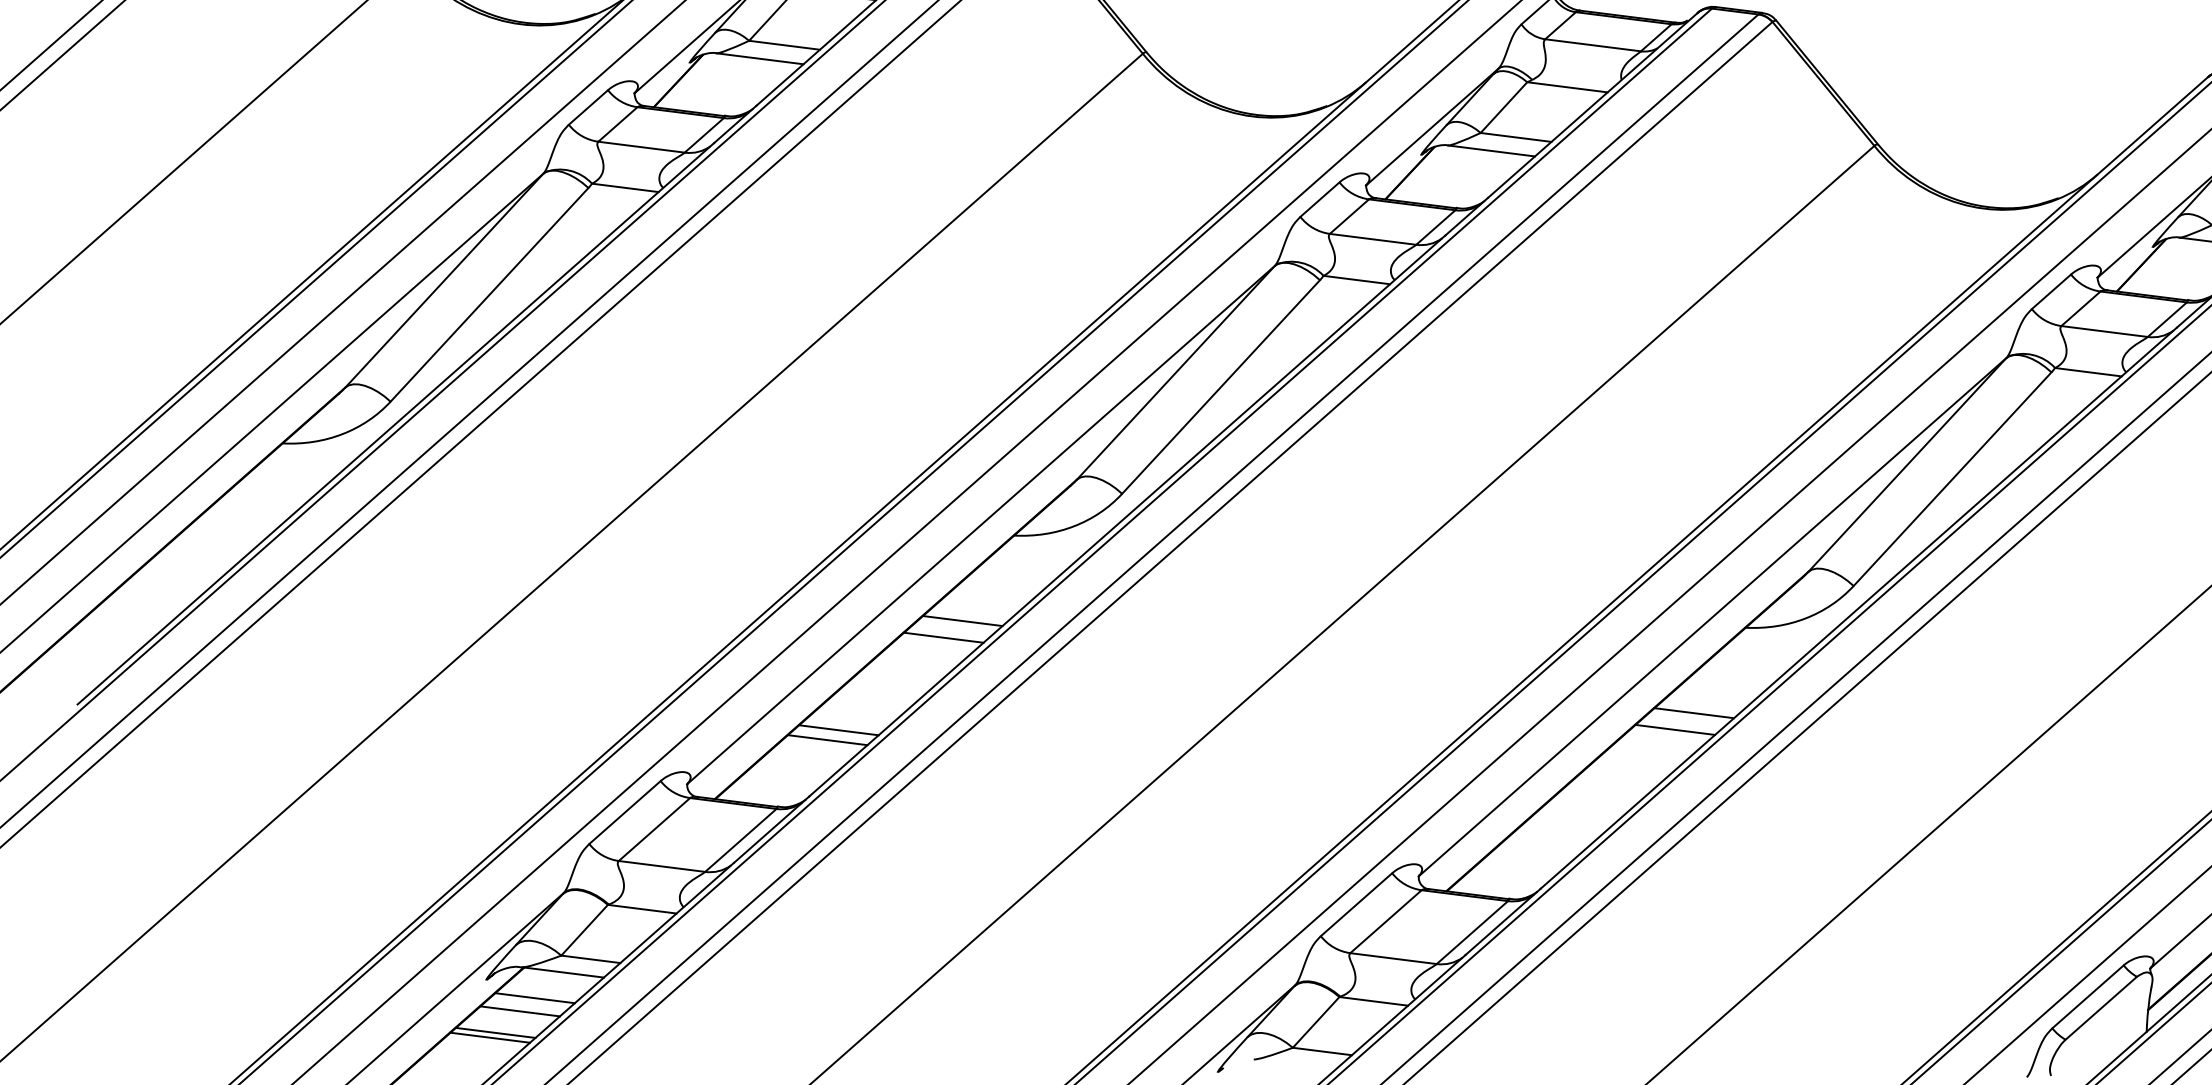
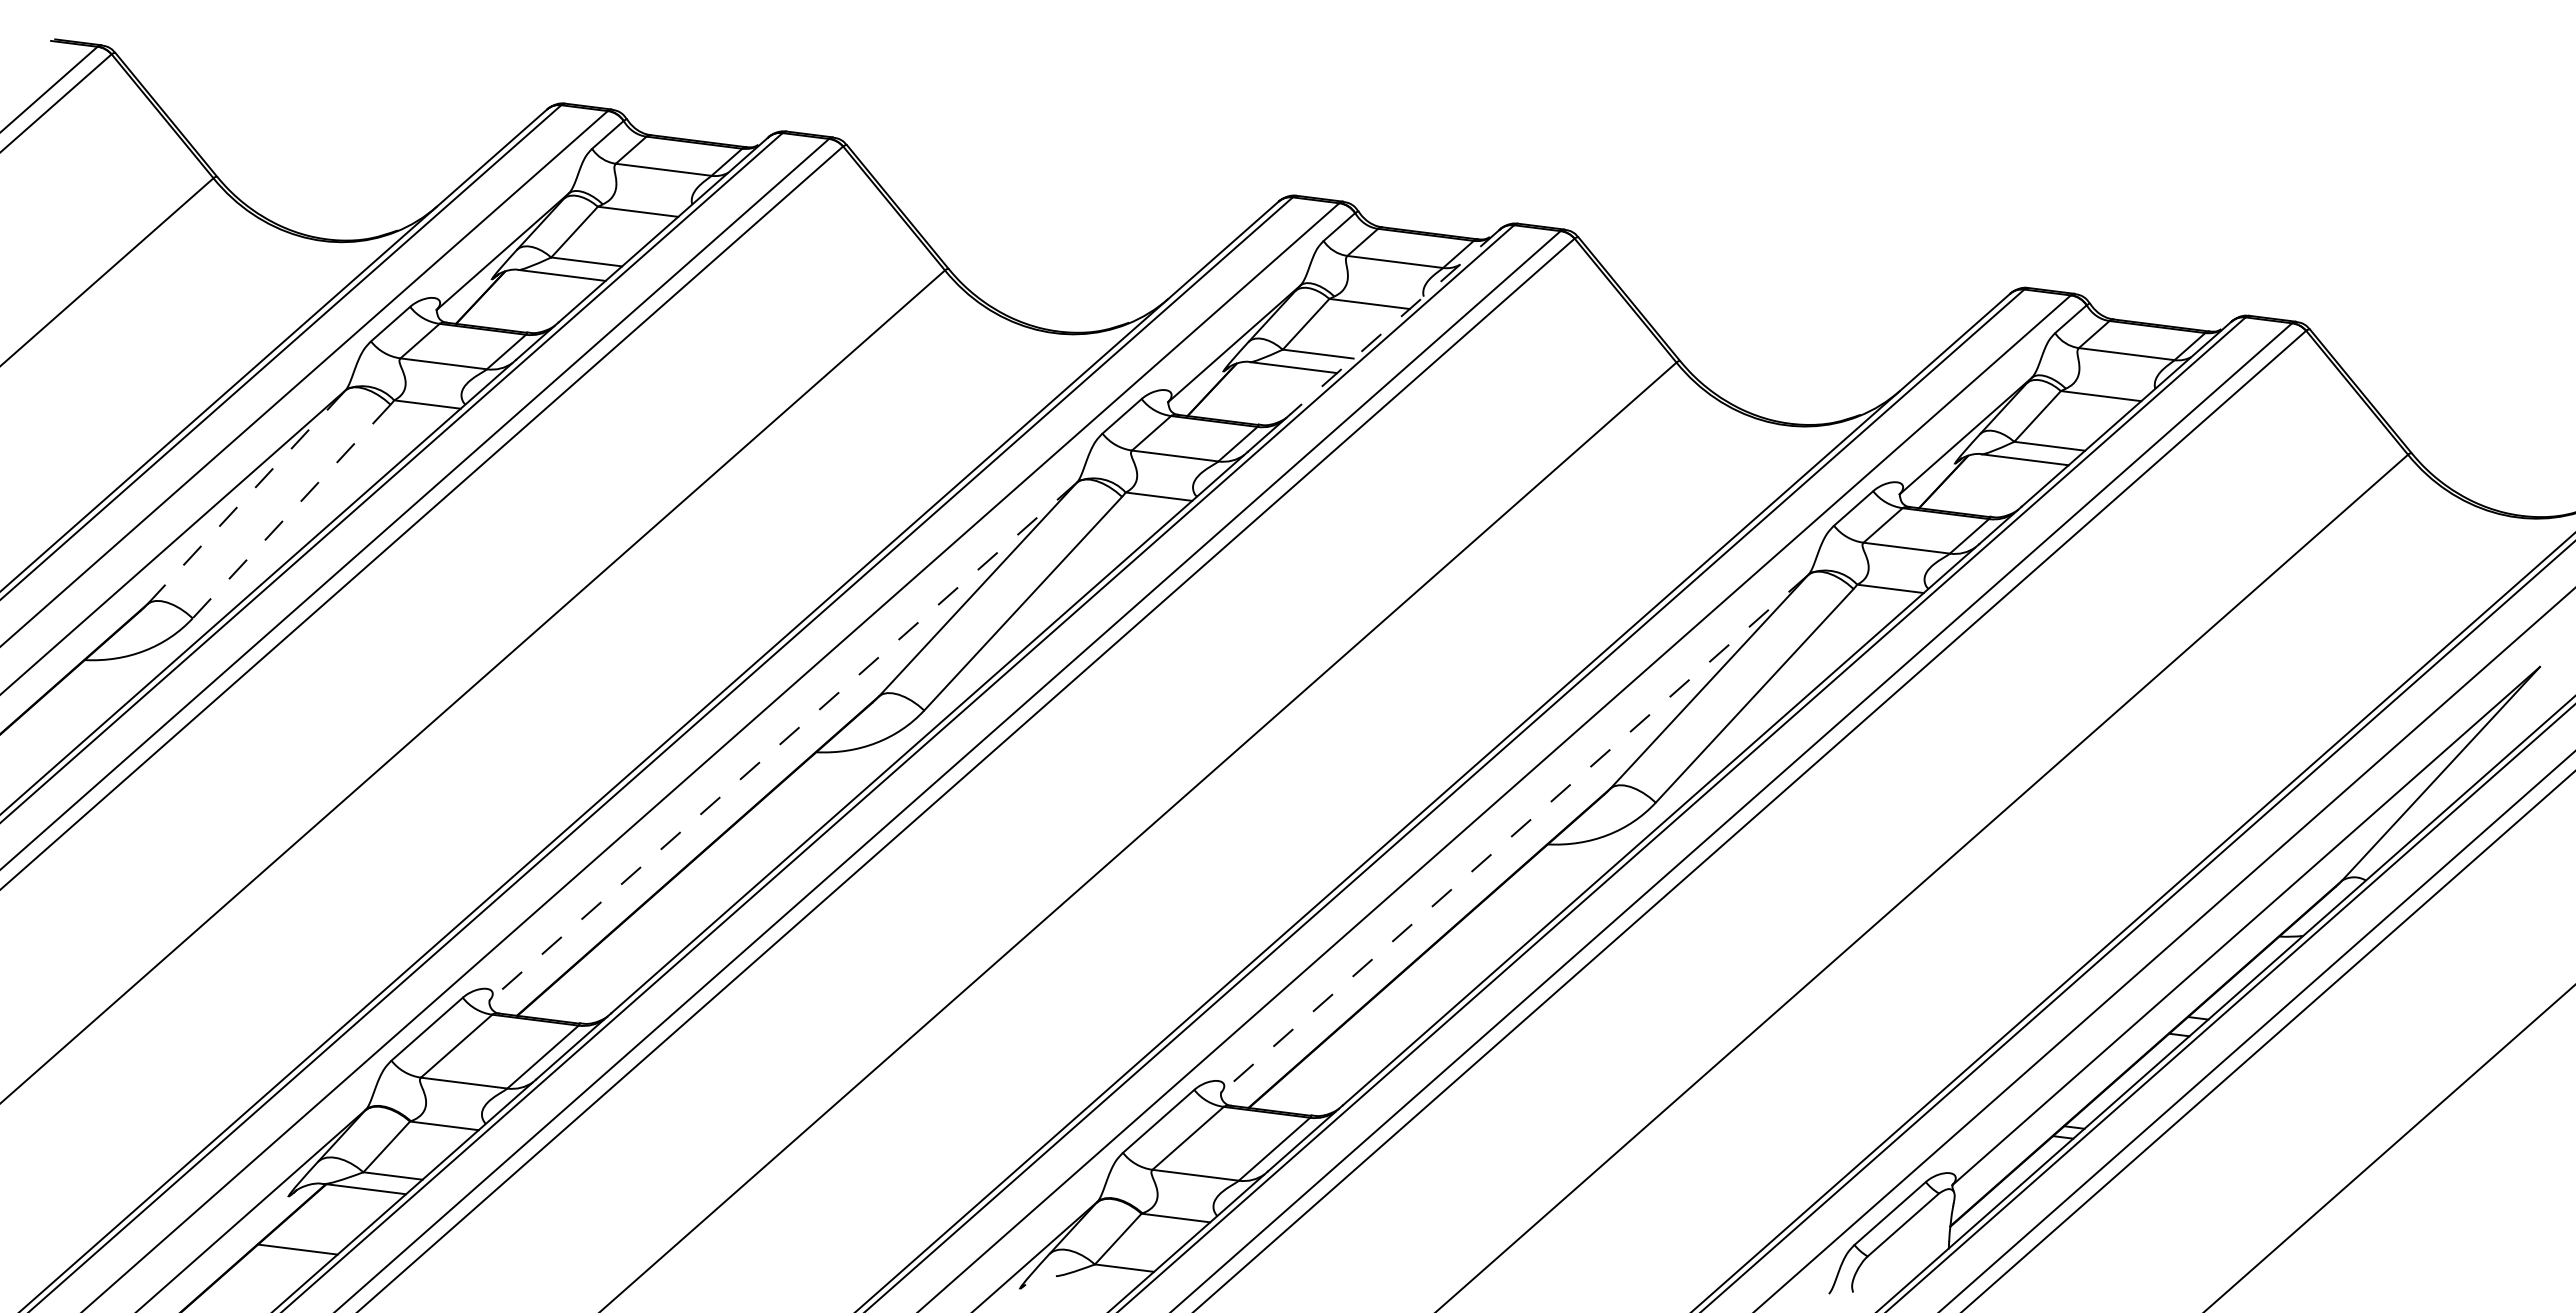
line: (1592, 105) -> (1394, 322), solid -> dashed
line: (444, 280) -> (246, 497), solid -> dashed
line: (489, 294) -> (291, 511), solid -> dashed
line: (981, 524) -> (783, 741), solid -> dashed
line: (1712, 616) -> (1514, 833), solid -> dashed
line: (962, 620) -> (764, 837), removed
line: (943, 637) -> (745, 854), removed
line: (1694, 712) -> (1496, 929), removed
line: (838, 729) -> (640, 946), removed
line: (1675, 729) -> (1477, 946), removed
line: (827, 739) -> (629, 956), removed
line: (535, 997) -> (337, 1214), removed
line: (520, 1011) -> (322, 1228), removed
line: (490, 1037) -> (292, 1254), removed

